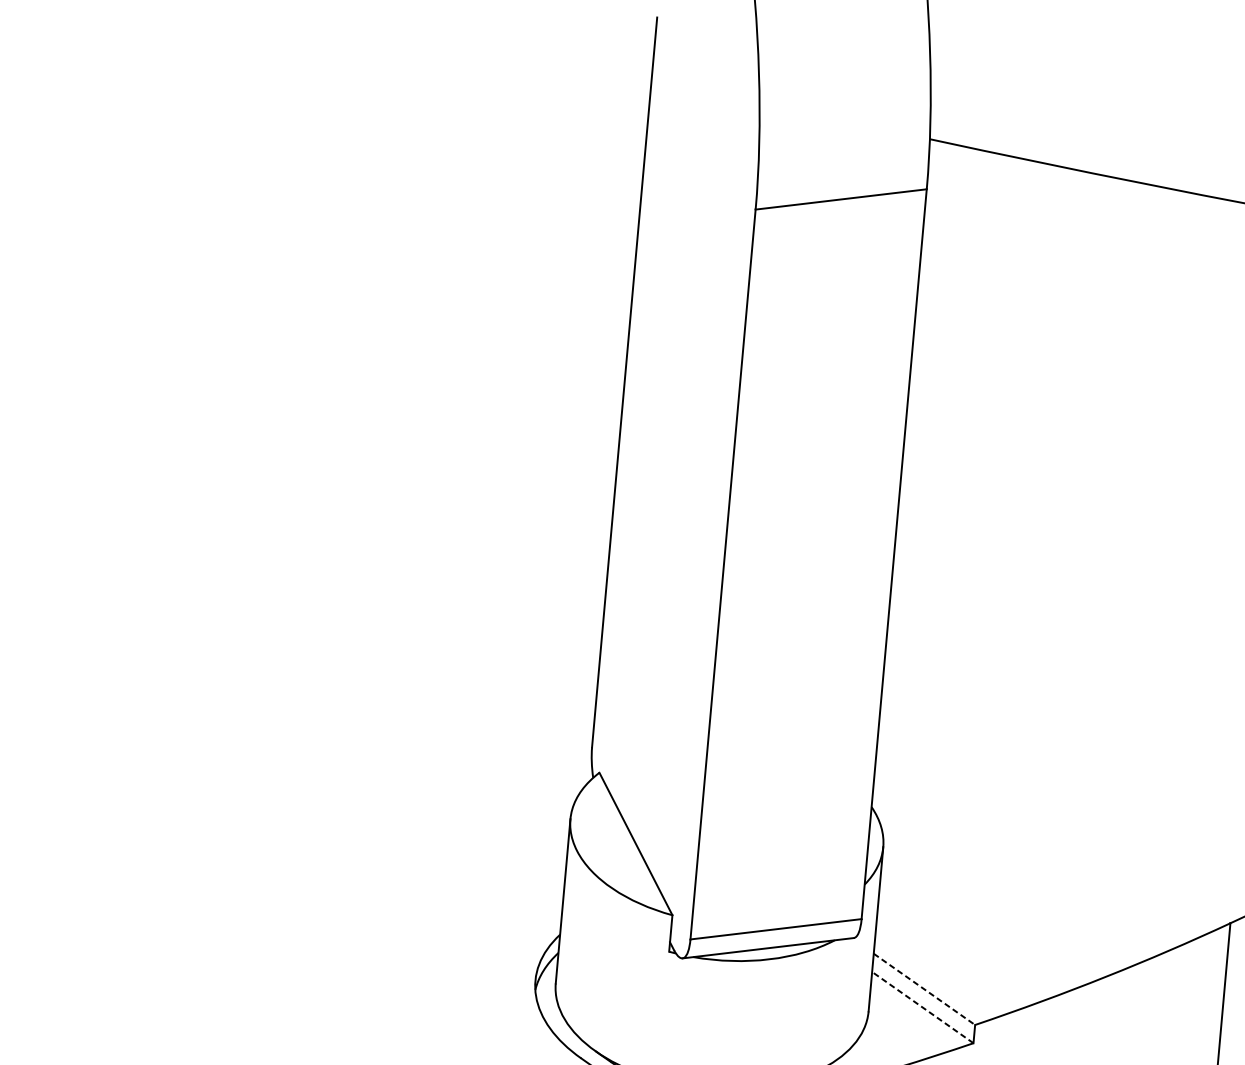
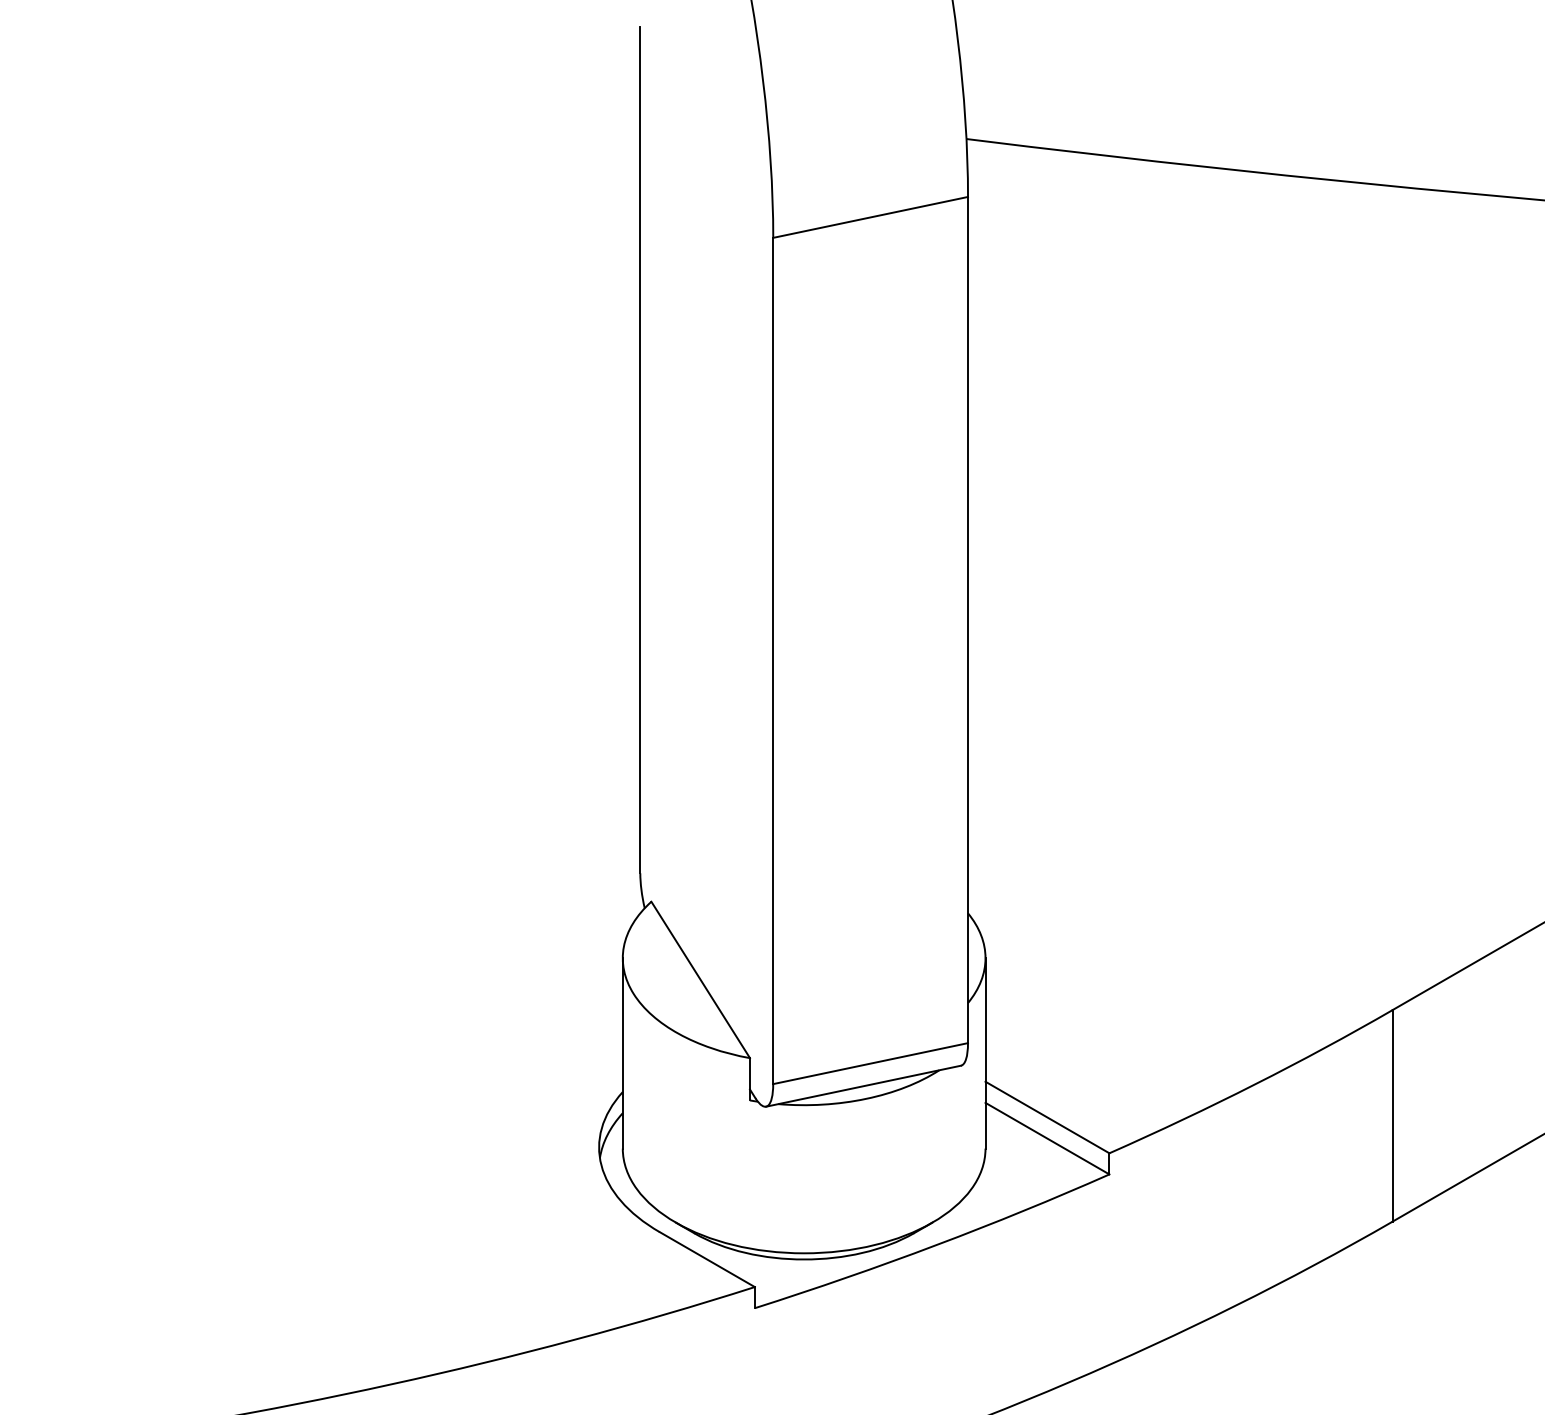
line: (924, 989) -> (1047, 1117), dashed -> solid
line: (922, 1007) -> (1047, 1138), dashed -> solid

